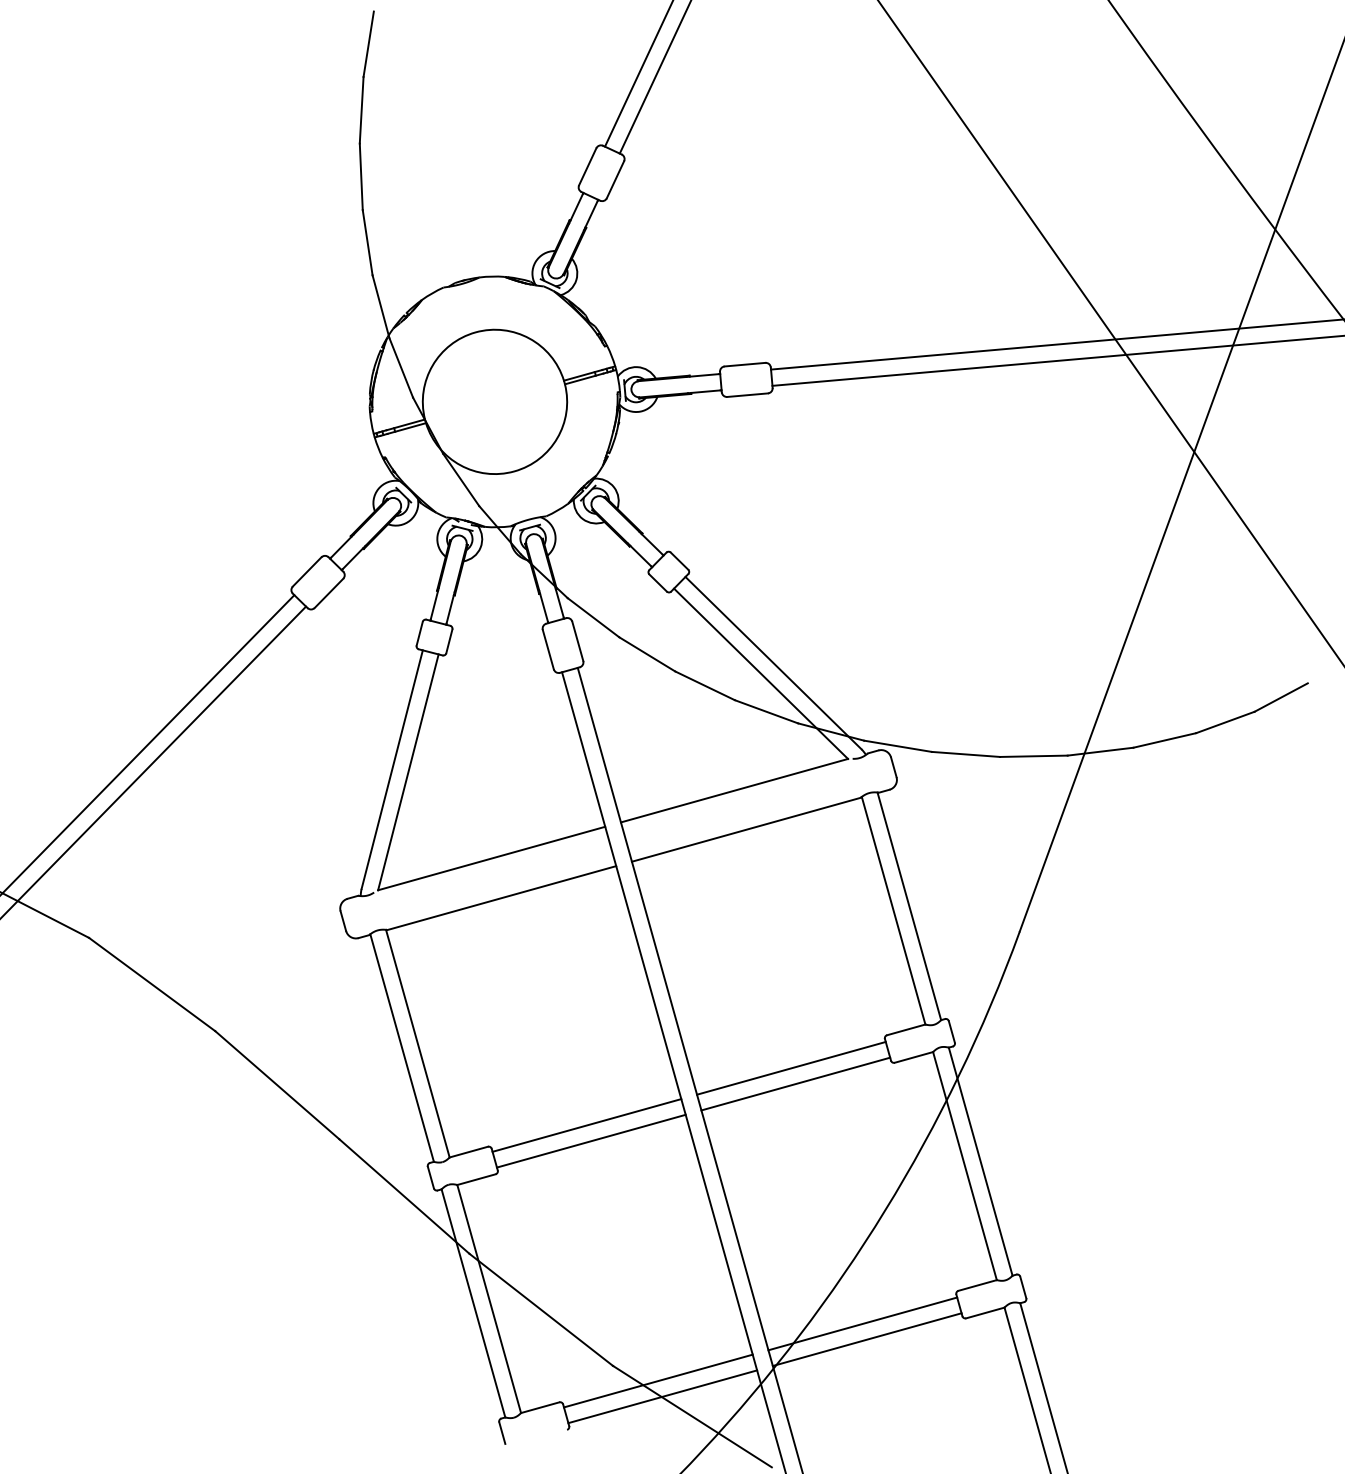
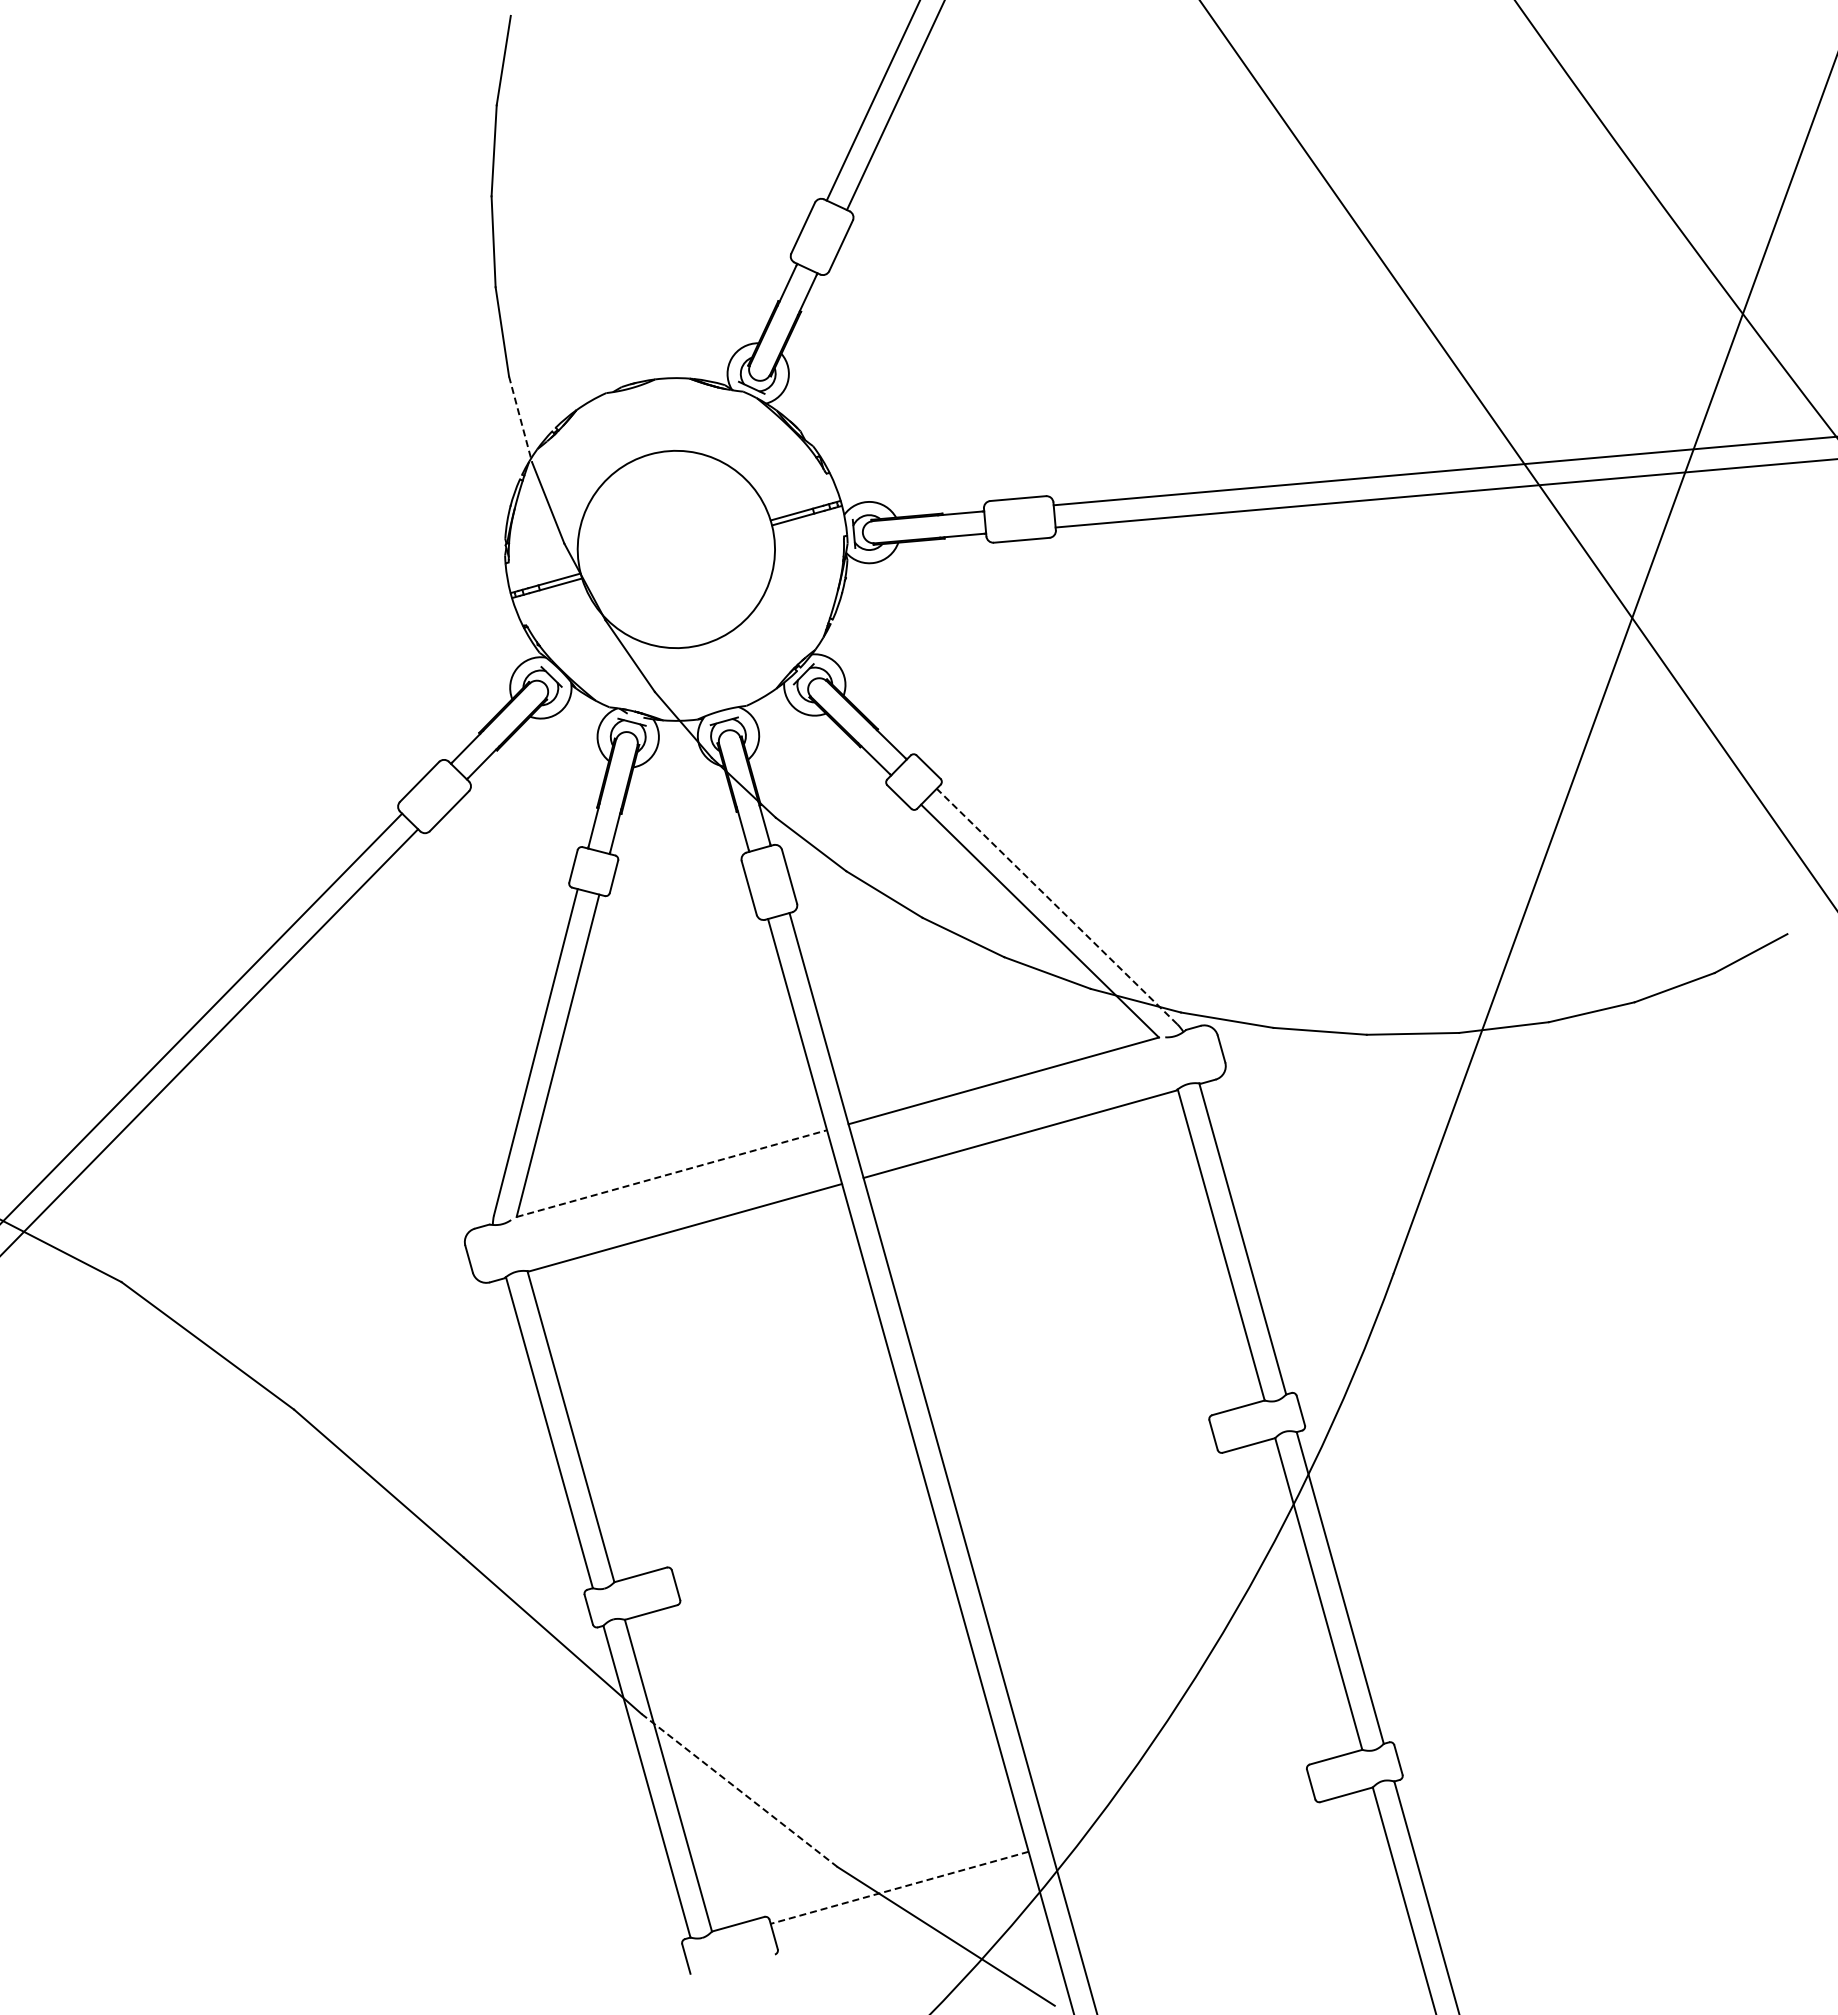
line: (380, 306) -> (520, 419), solid -> dashed
line: (773, 663) -> (1056, 906), solid -> dashed
line: (492, 858) -> (672, 1173), solid -> dashed
line: (791, 1068) -> (1081, 1460), removed
line: (795, 1083) -> (1087, 1481), removed
line: (587, 1125) -> (802, 1538), removed
line: (591, 1140) -> (808, 1559), removed
line: (541, 1309) -> (739, 1790), solid -> dashed
line: (863, 1323) -> (1179, 1809), removed
line: (867, 1339) -> (1185, 1831), removed
line: (658, 1380) -> (899, 1887), solid -> dashed
line: (662, 1396) -> (905, 1909), removed

